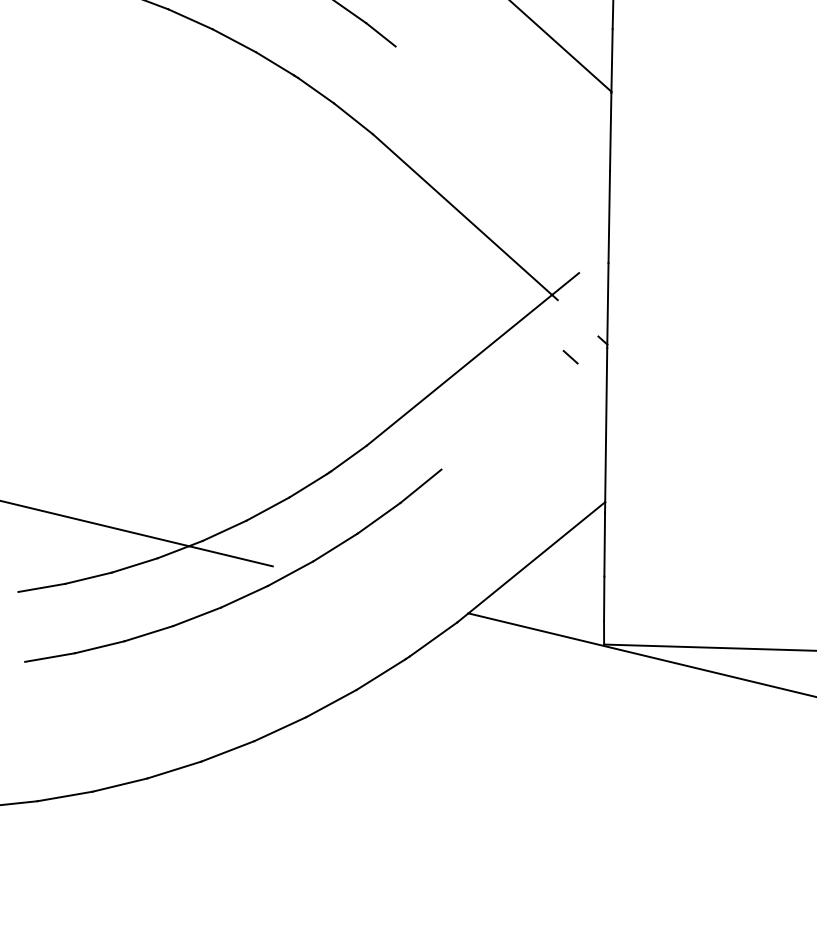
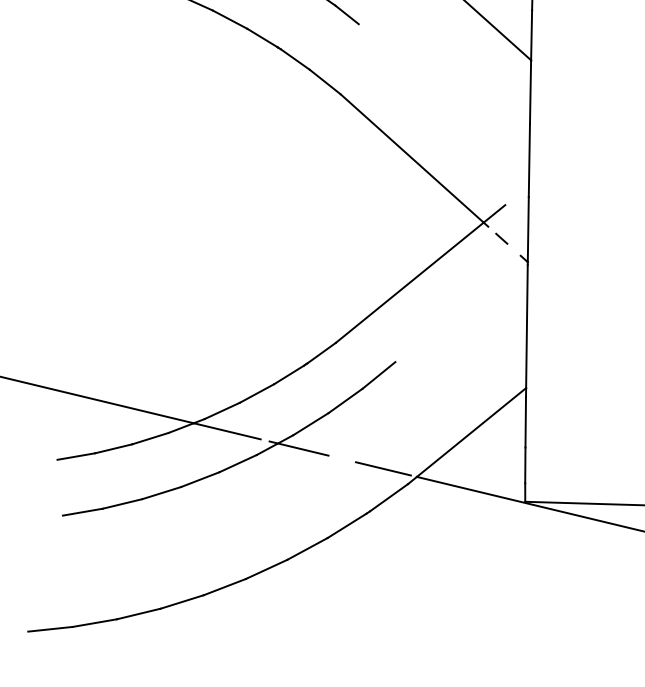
line: (570, 356) -> (501, 238), moved
line: (320, 577) -> (298, 448), added
line: (426, 603) -> (383, 469), added

